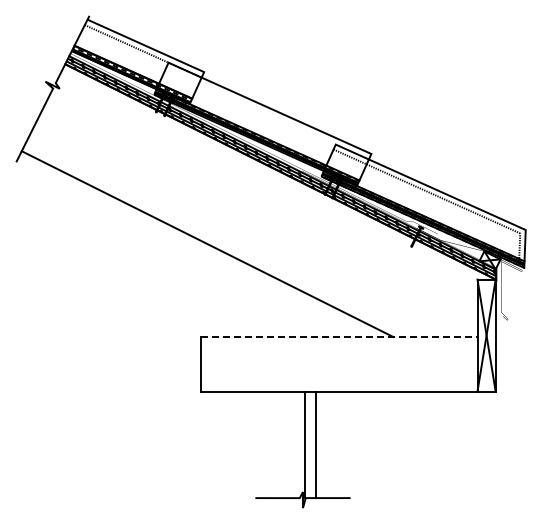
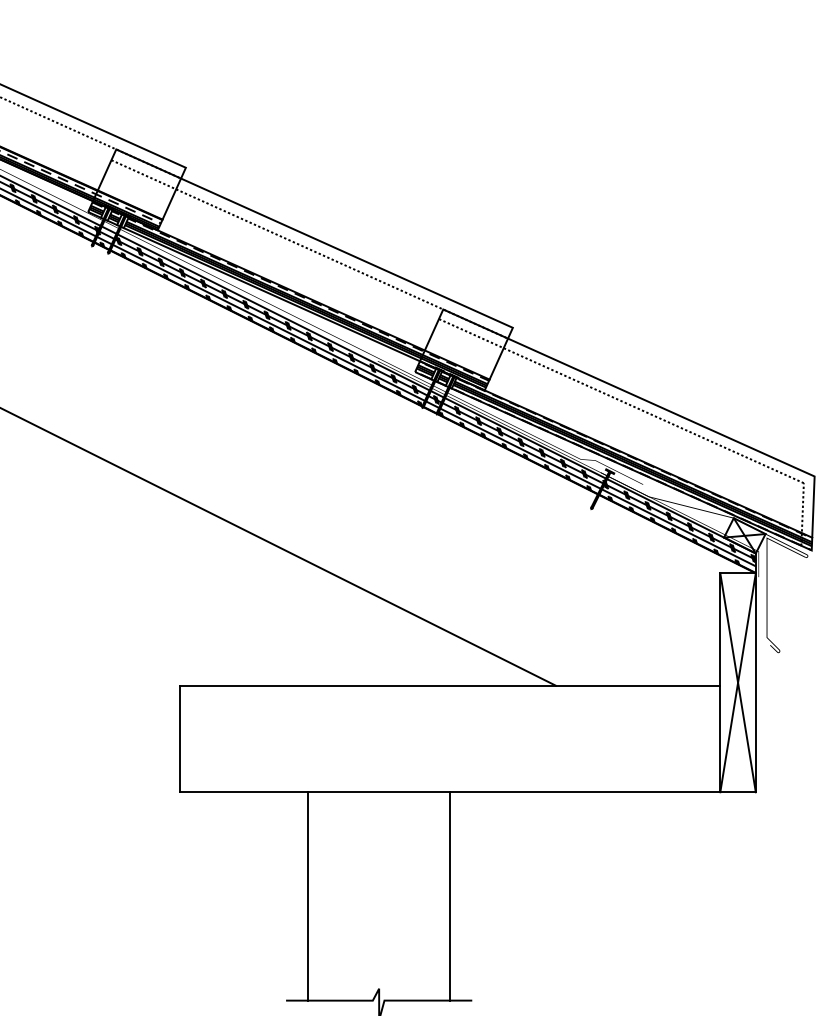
line: (267, 113) -> (309, 248), added
line: (339, 337) -> (450, 686), dashed -> solid
line: (304, 444) -> (307, 895), moved
line: (316, 444) -> (450, 895), moved

